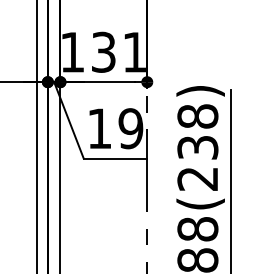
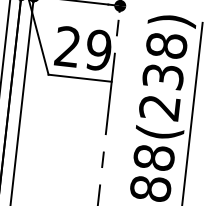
text: (98, 128) -> (66, 46), 19 -> 29

